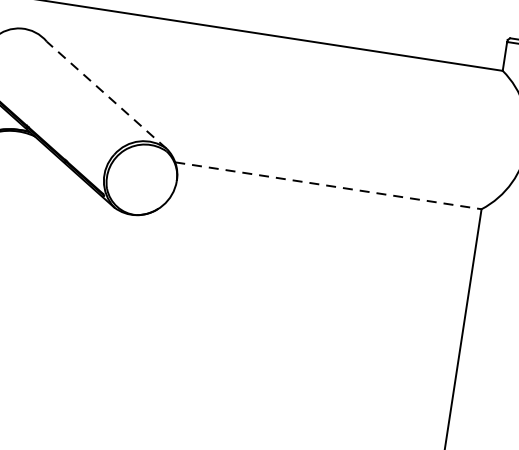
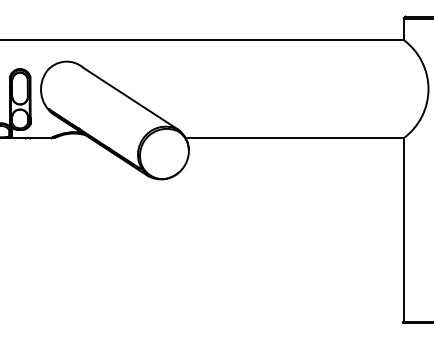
line: (107, 96) -> (131, 99), dashed -> solid
line: (328, 185) -> (294, 138), dashed -> solid

